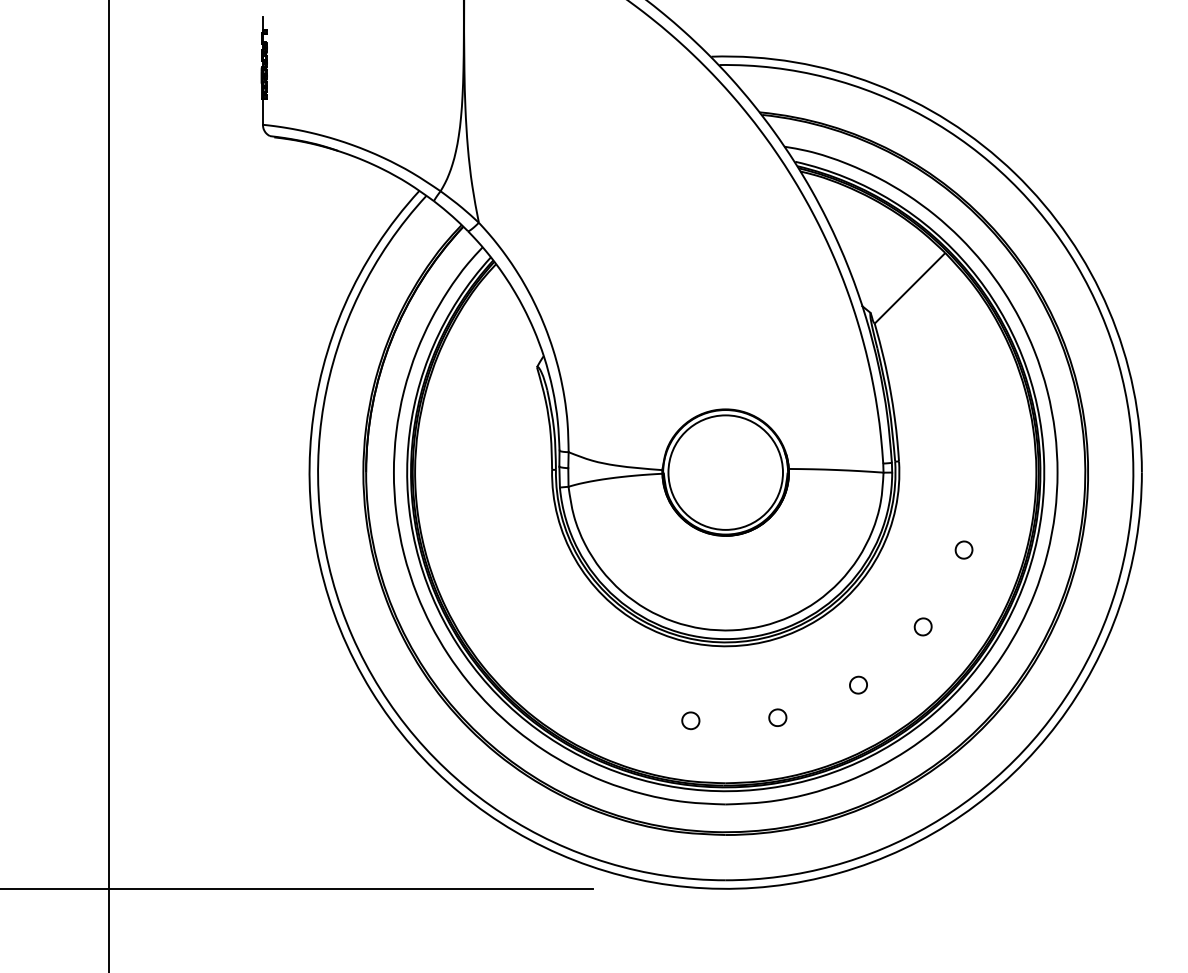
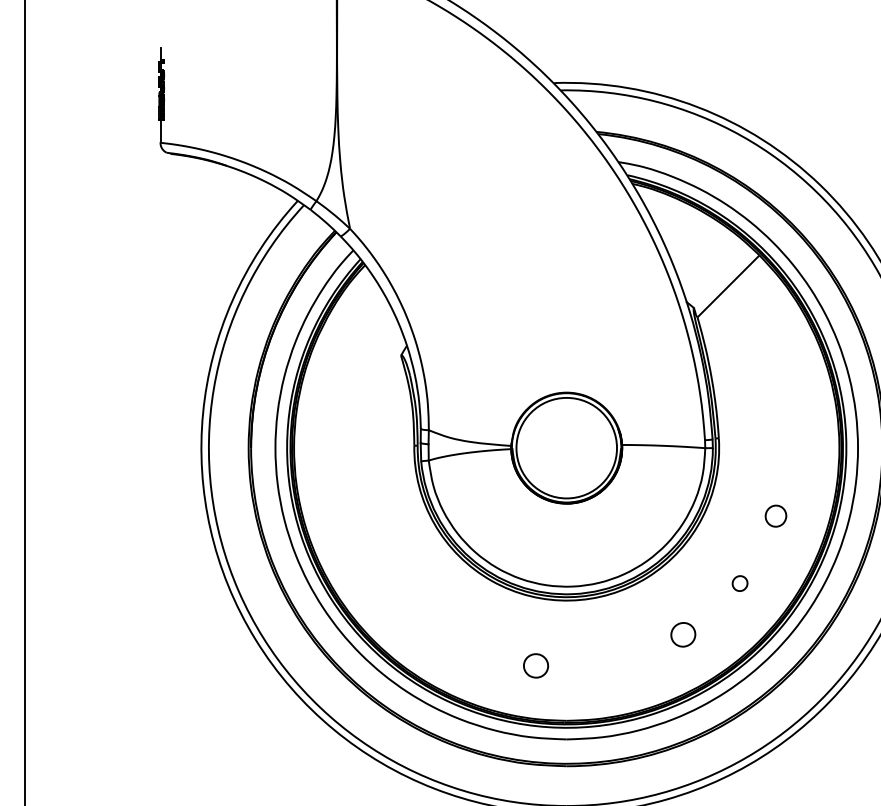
part: (963, 549) -> (775, 515), size x1.4
part: (858, 684) -> (683, 634), size x1.6
part: (777, 717) -> (612, 663), removed
part: (690, 720) -> (535, 665), size x1.6

